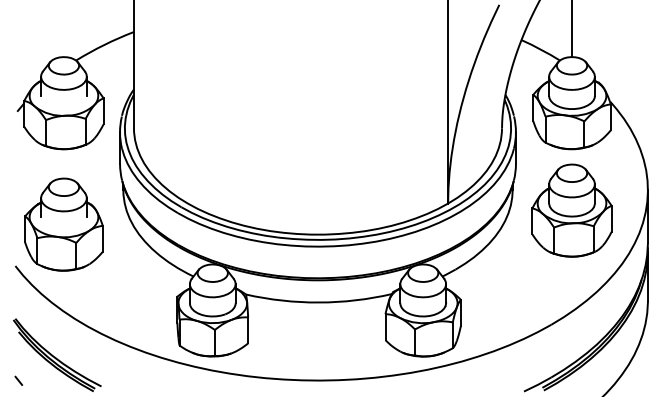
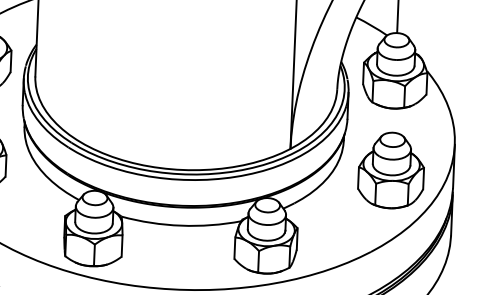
part: (571, 210) -> (390, 170), moved

